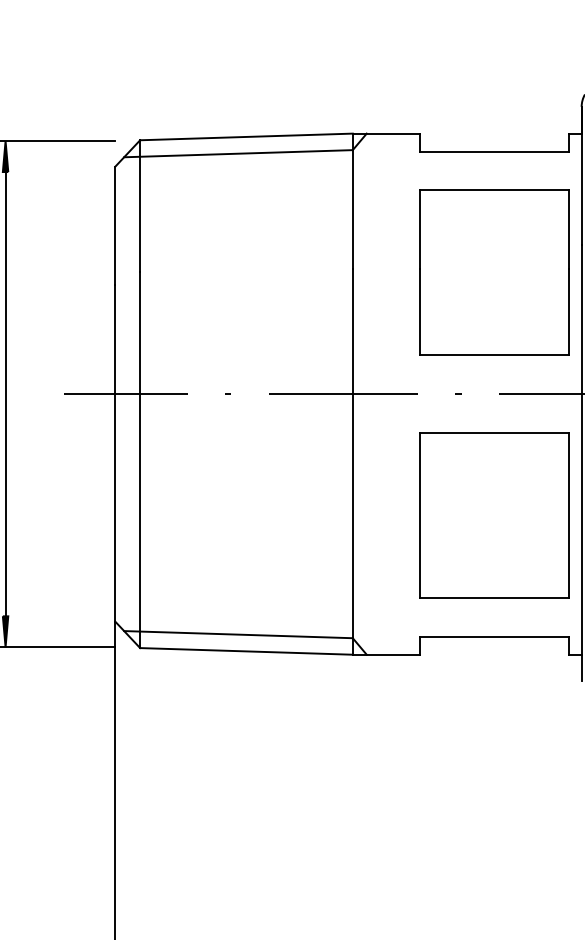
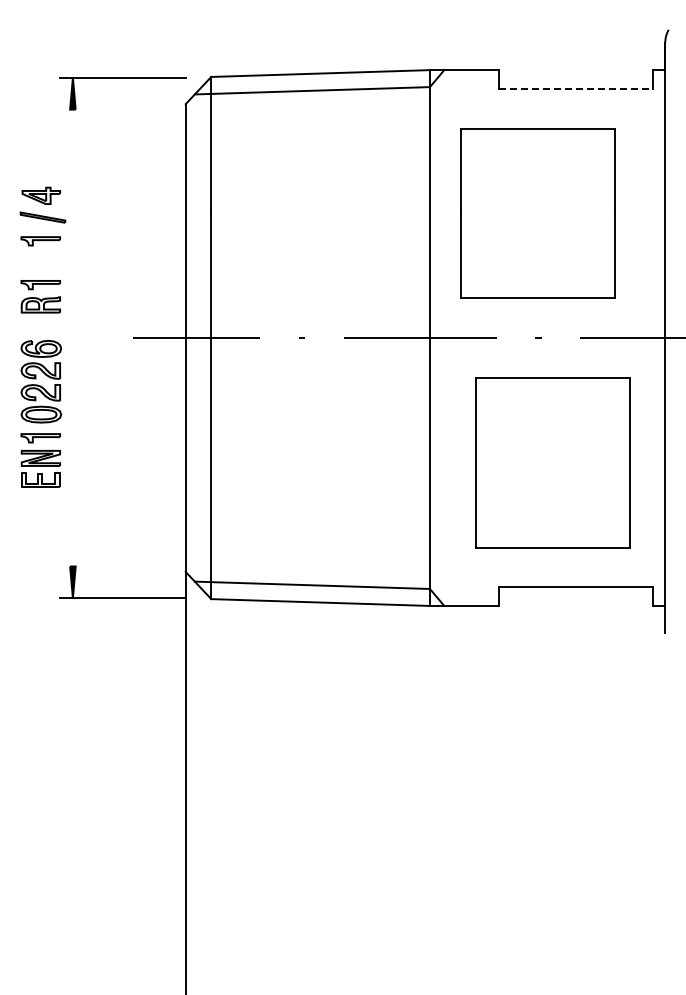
line: (494, 151) -> (575, 88), solid -> dashed
part: (494, 273) -> (537, 213), moved
line: (5, 393) -> (72, 337), removed
part: (494, 515) -> (552, 462), moved

